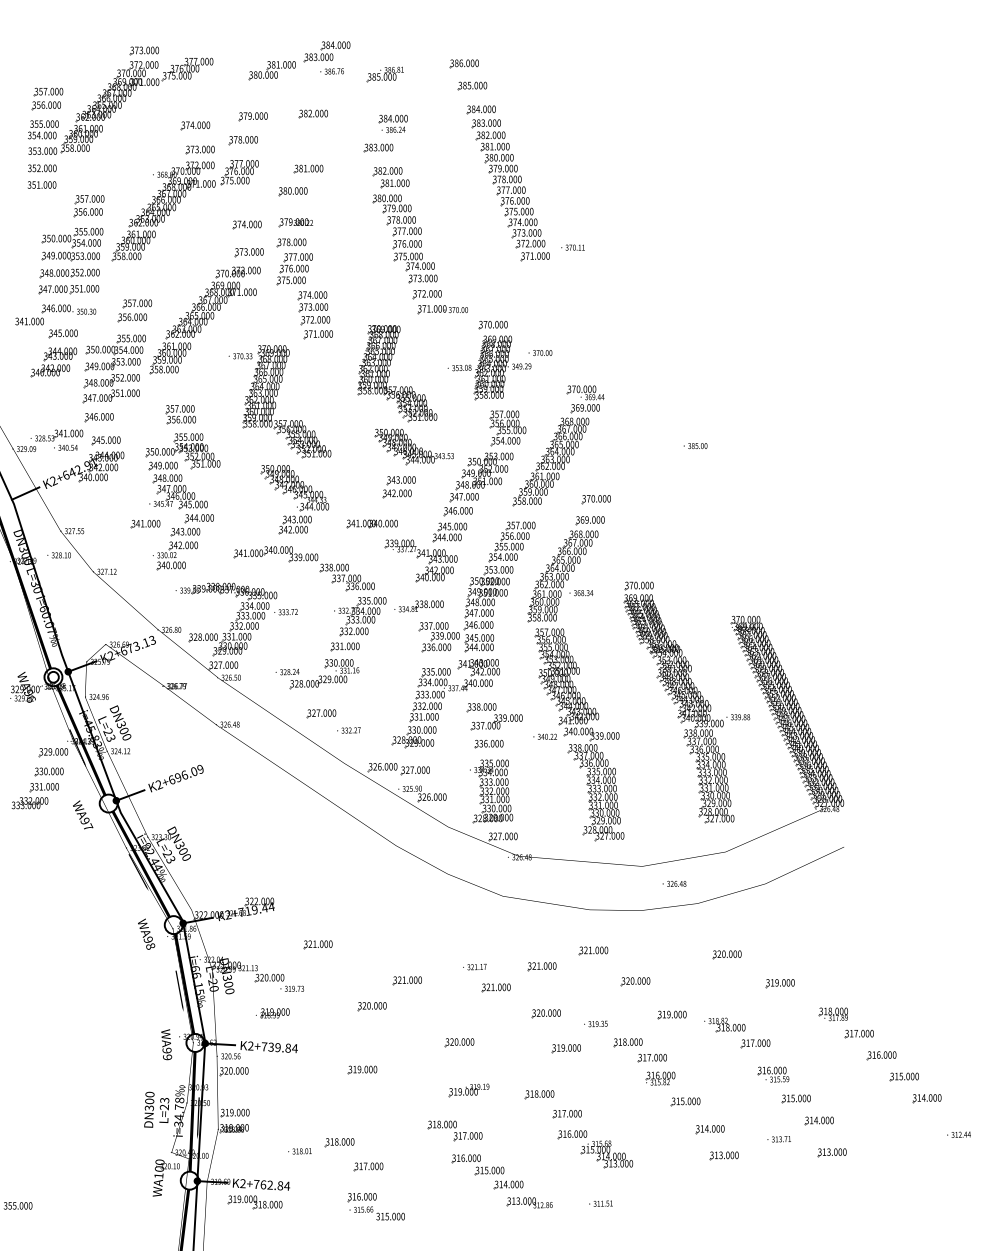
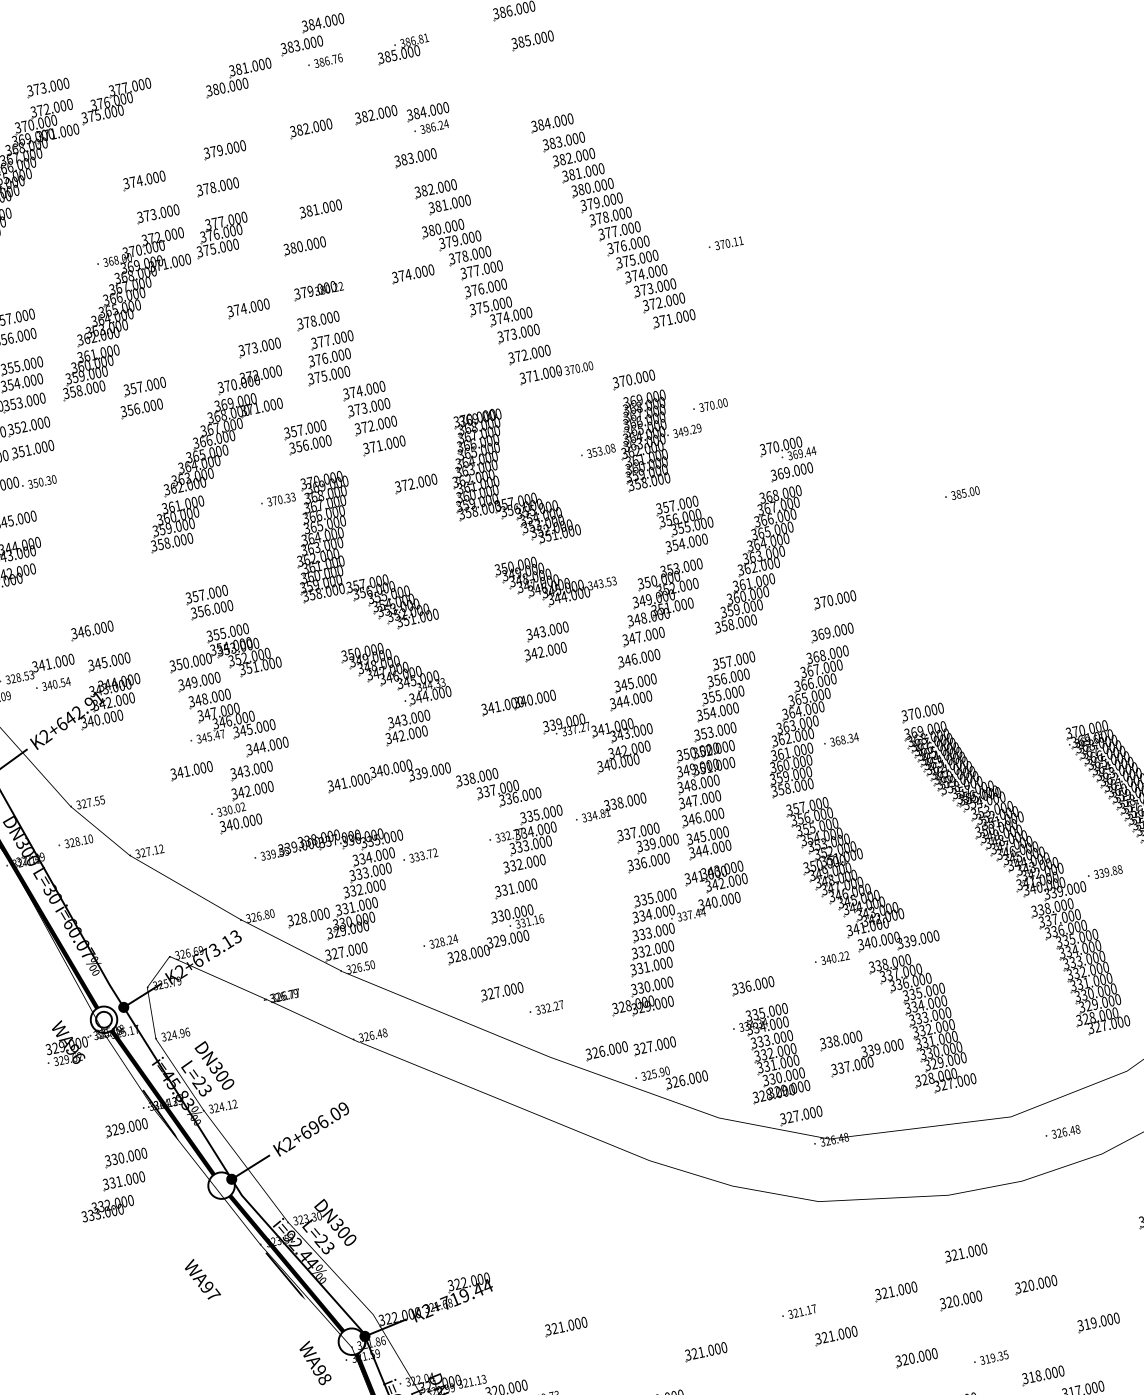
part: (357, 113) -> (374, 114), added
part: (507, 183) -> (612, 221), moved
part: (360, 224) -> (412, 273), added
part: (134, 310) -> (142, 397), moved
part: (268, 318) -> (307, 437), added
part: (333, 364) -> (414, 484), added
part: (113, 368) -> (98, 555), removed
part: (494, 716) -> (861, 1049), moved
text: (83, 814) -> (202, 1278), moved
part: (583, 981) -> (960, 1300), added

